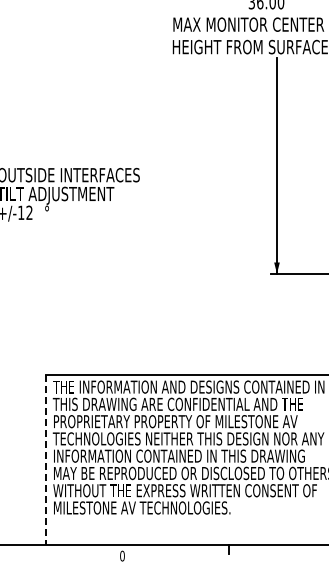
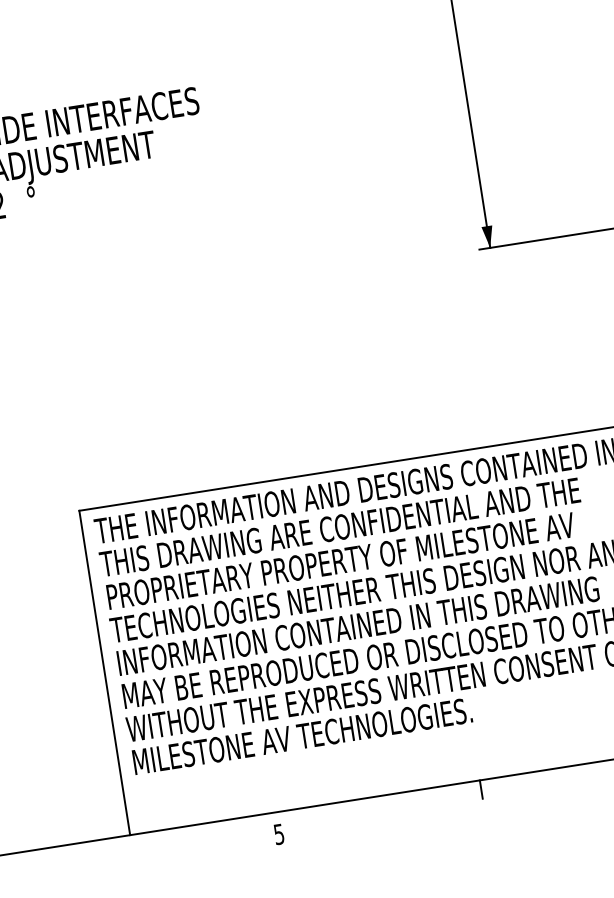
line: (46, 459) -> (104, 672), dashed -> solid
text: (122, 555) -> (279, 833), 0 -> 5

